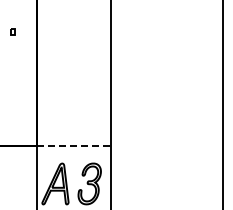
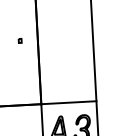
part: (12, 31) -> (19, 40), moved
line: (74, 145) -> (69, 102), dashed -> solid

